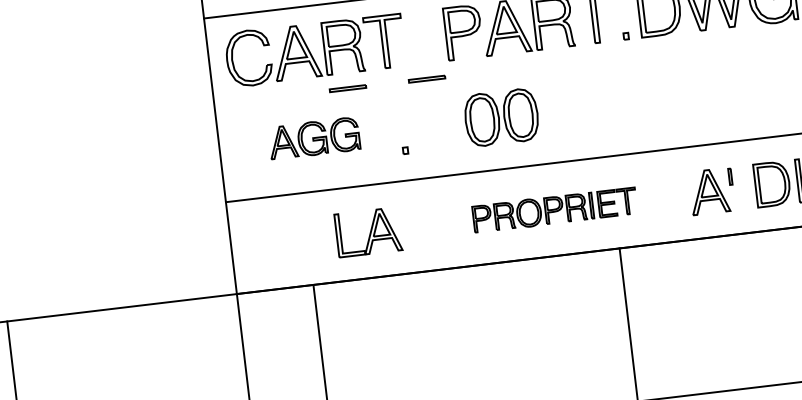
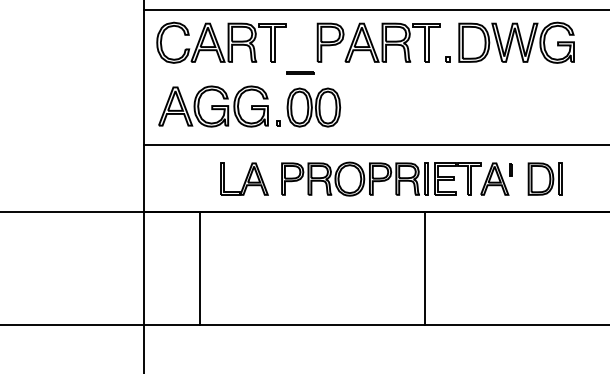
line: (348, 87) -> (242, 72), removed
part: (501, 117) -> (313, 107), moved
part: (314, 138) -> (213, 106), size x1.67
part: (554, 209) -> (381, 178), size x1.67

